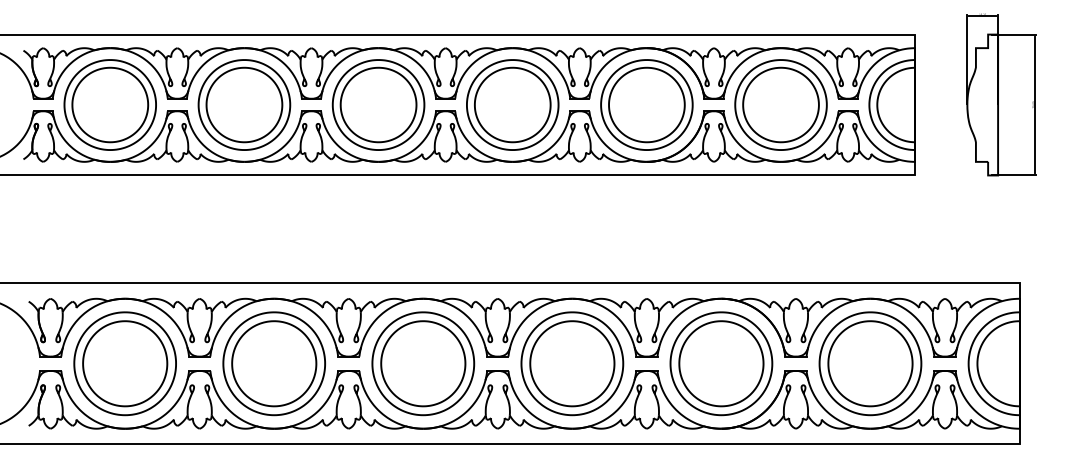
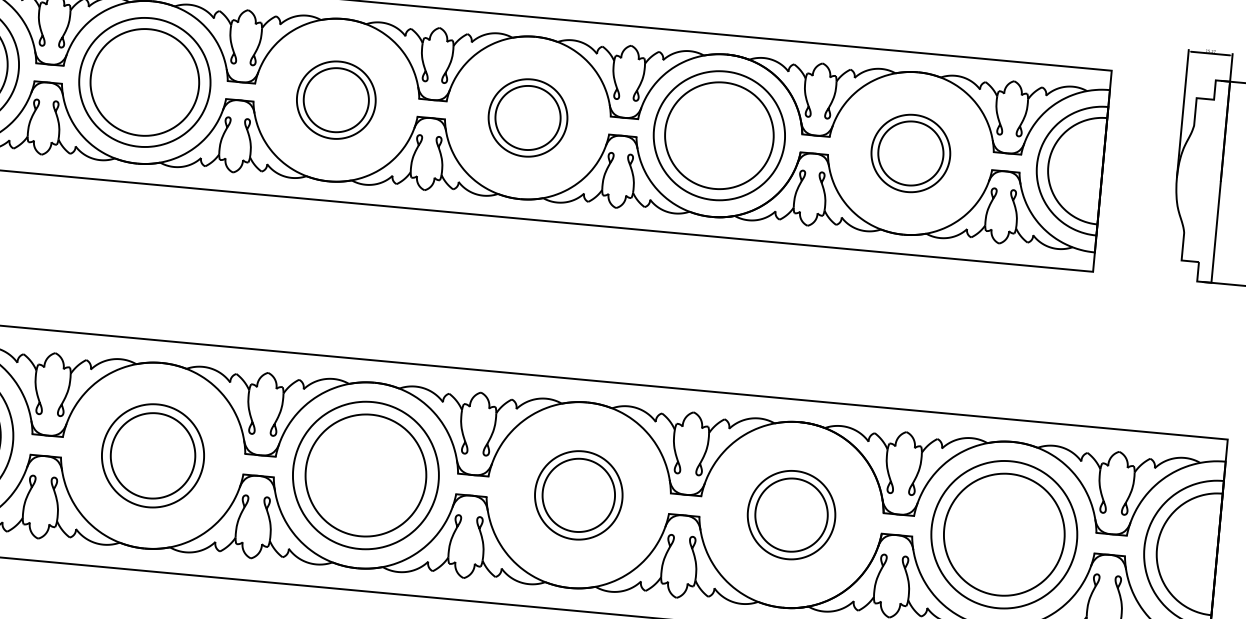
part: (378, 104) -> (336, 99), size x0.6
part: (512, 104) -> (527, 117), size x0.6
part: (780, 104) -> (910, 152), size x0.6
part: (273, 363) -> (152, 455), size x0.7
part: (572, 363) -> (578, 494), size x0.6
part: (721, 363) -> (791, 514), size x0.6

